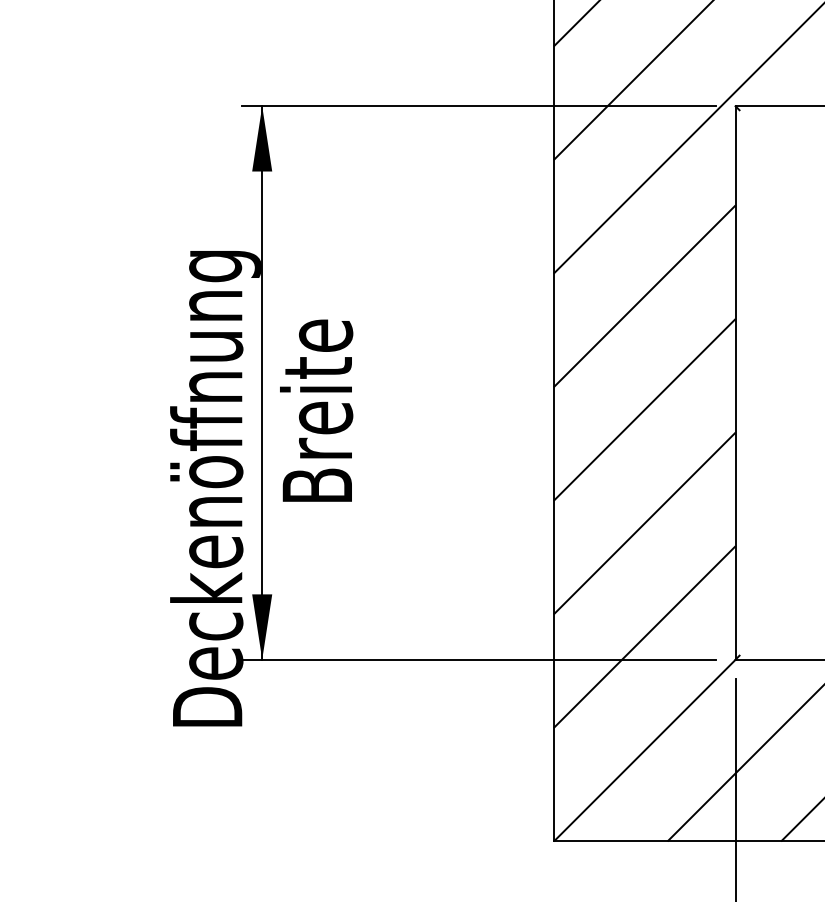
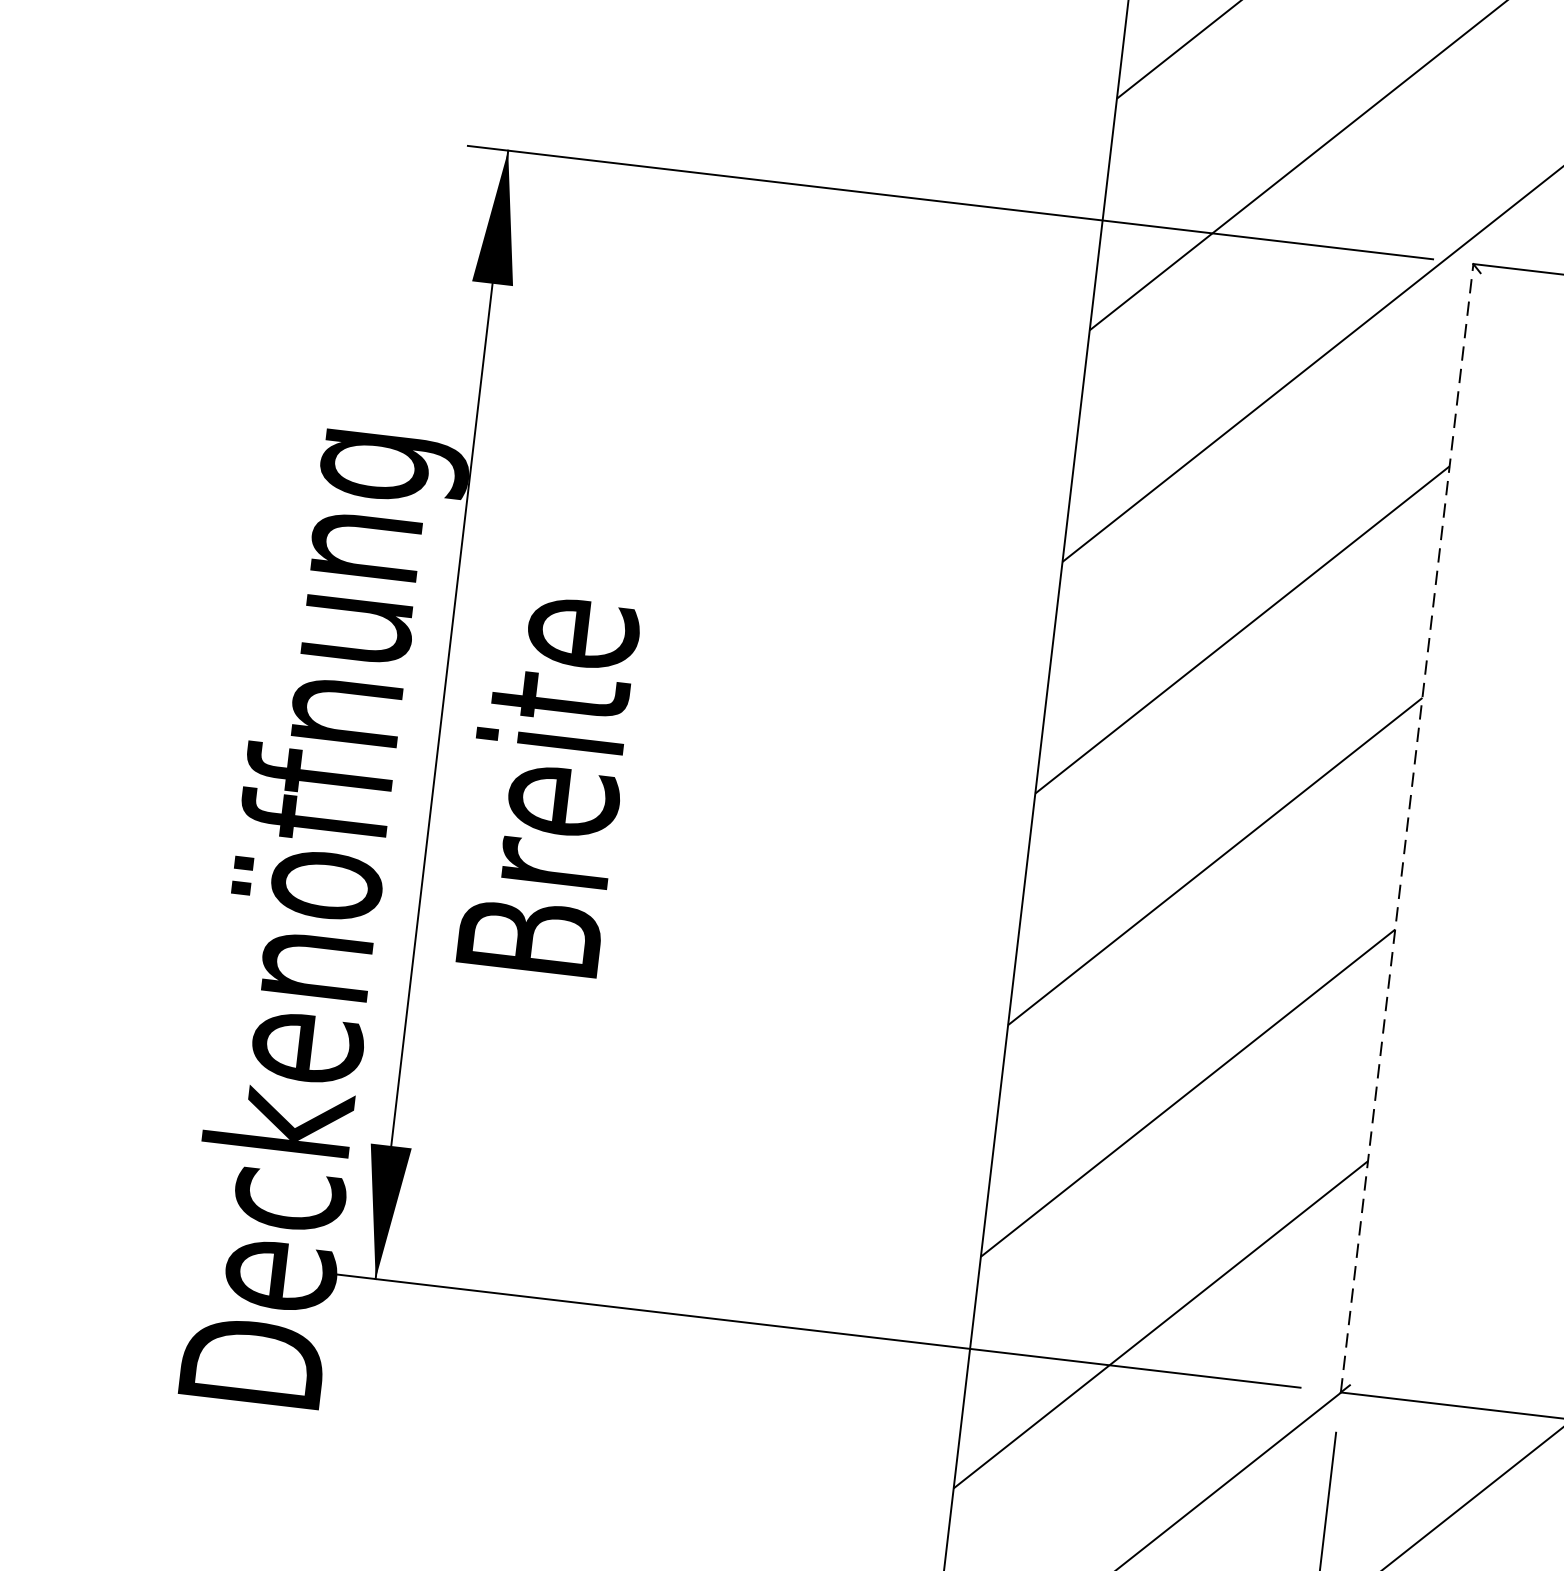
line: (735, 382) -> (1407, 827), solid -> dashed

